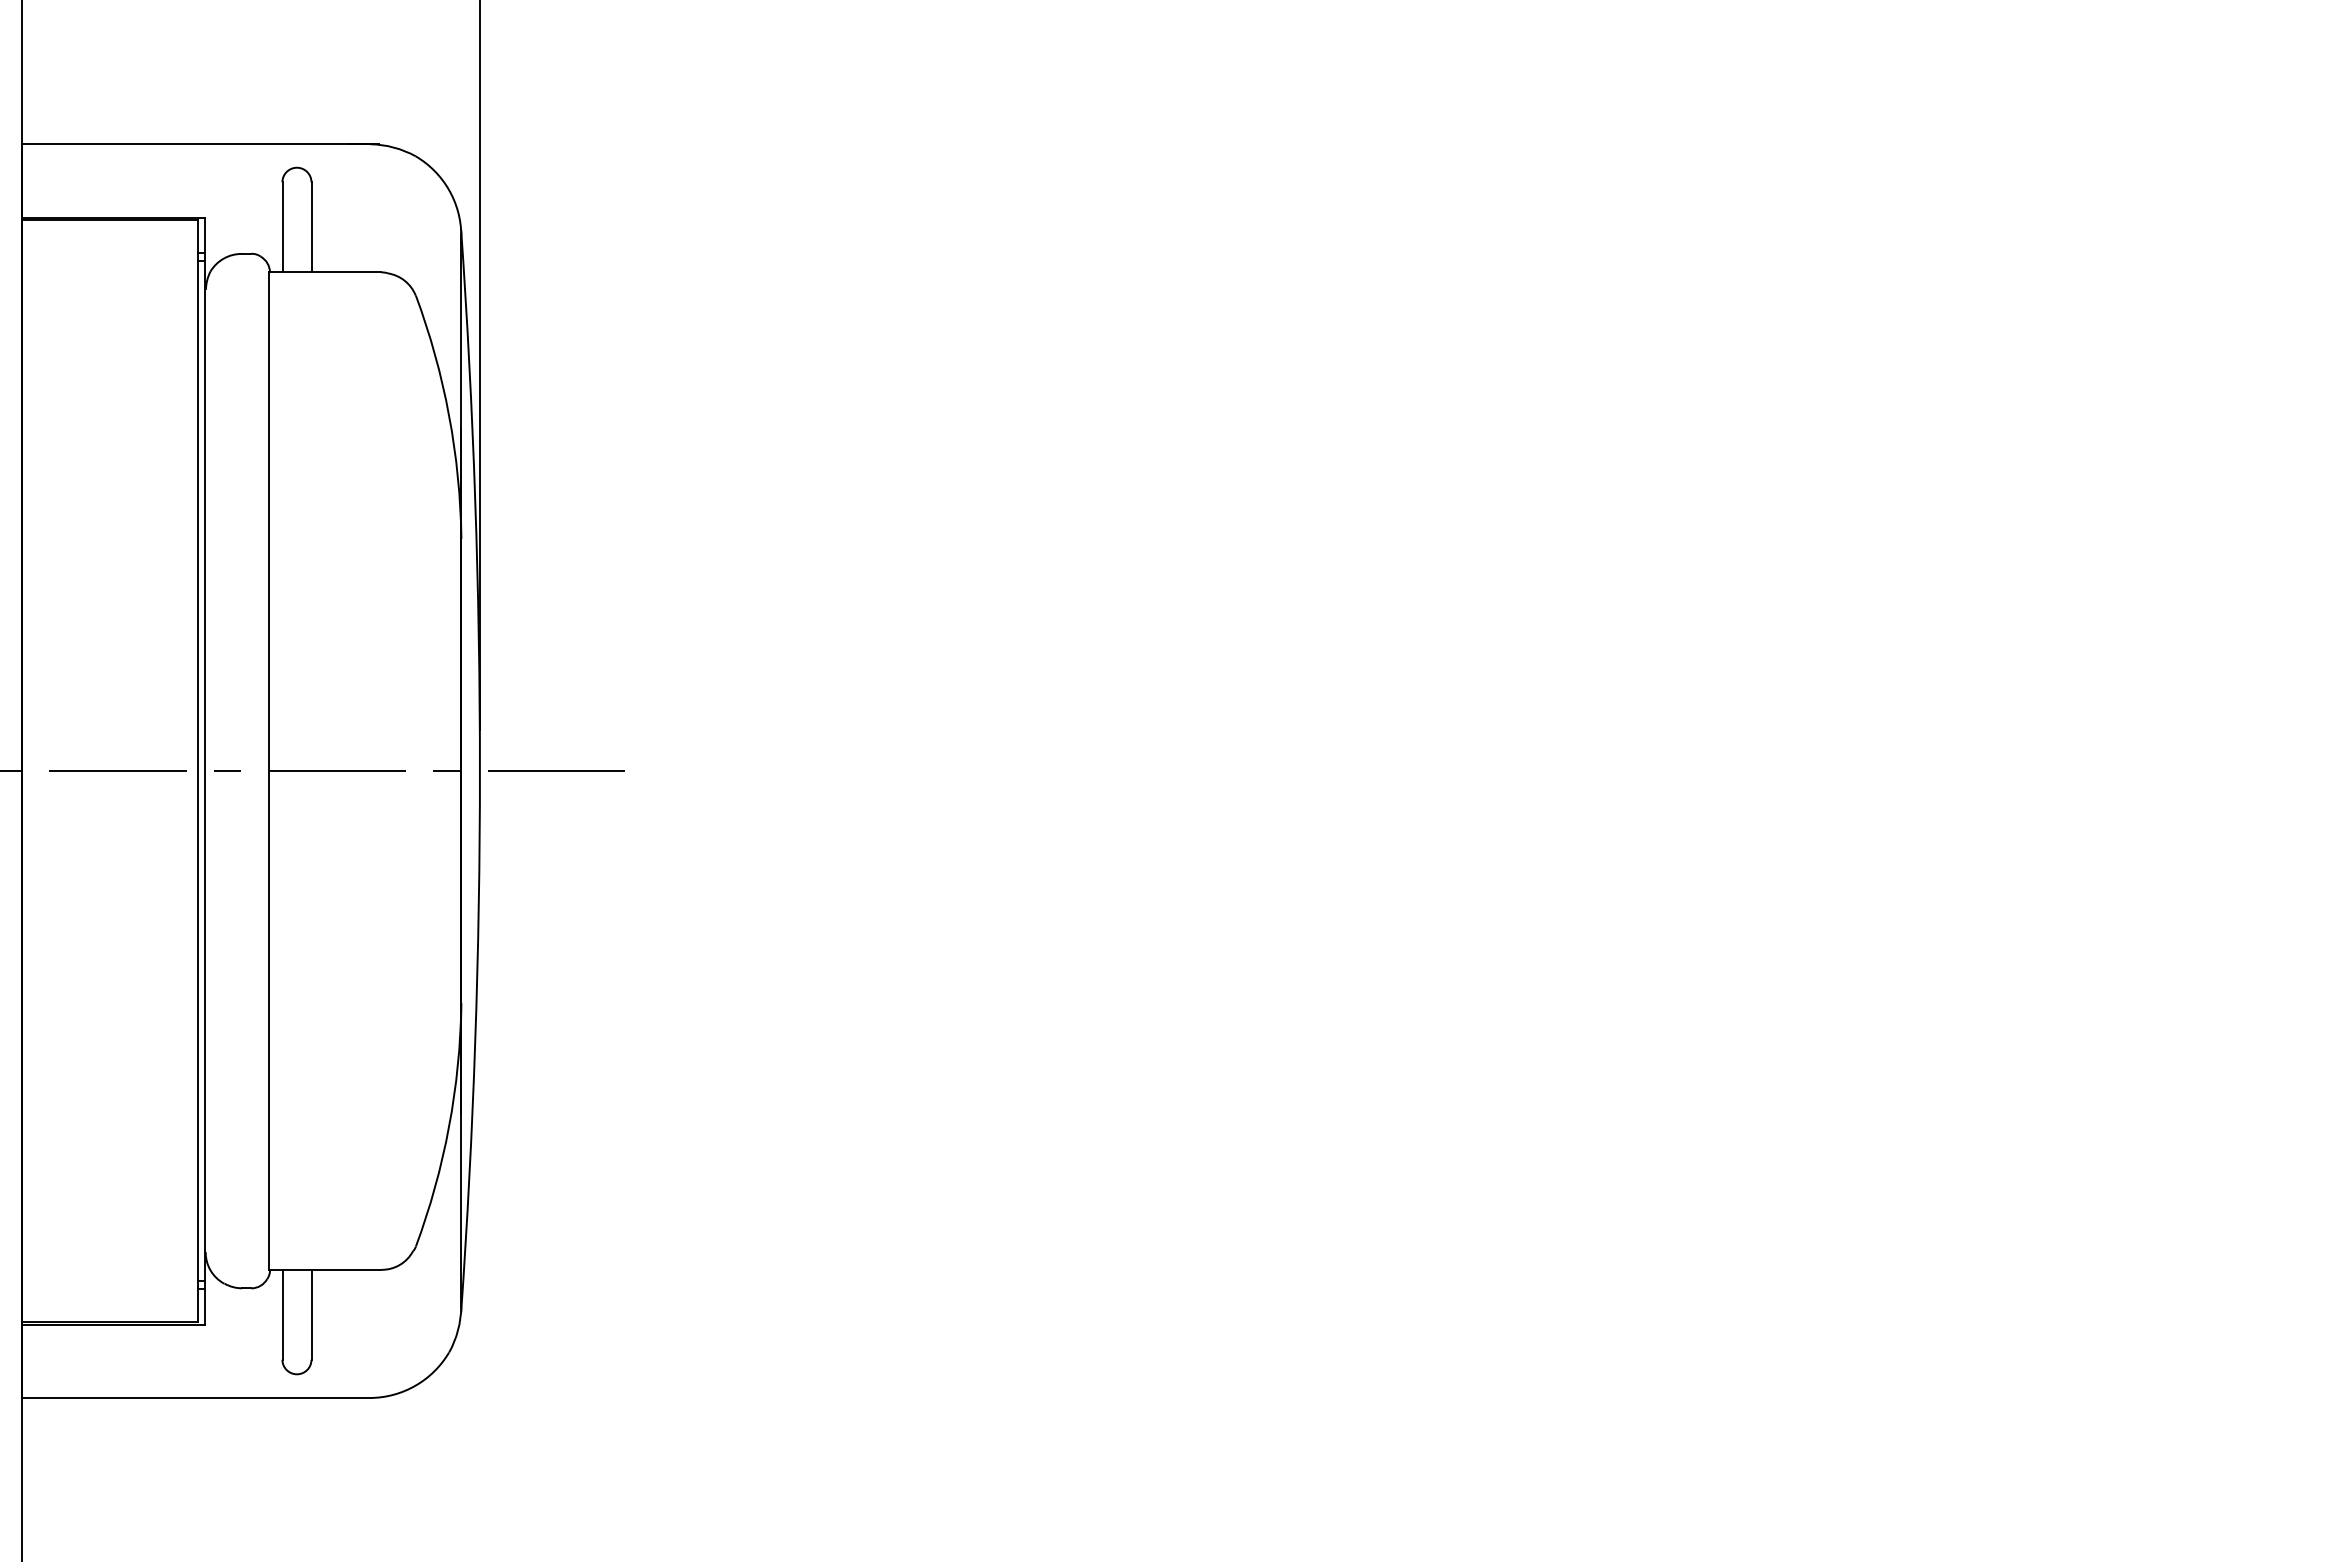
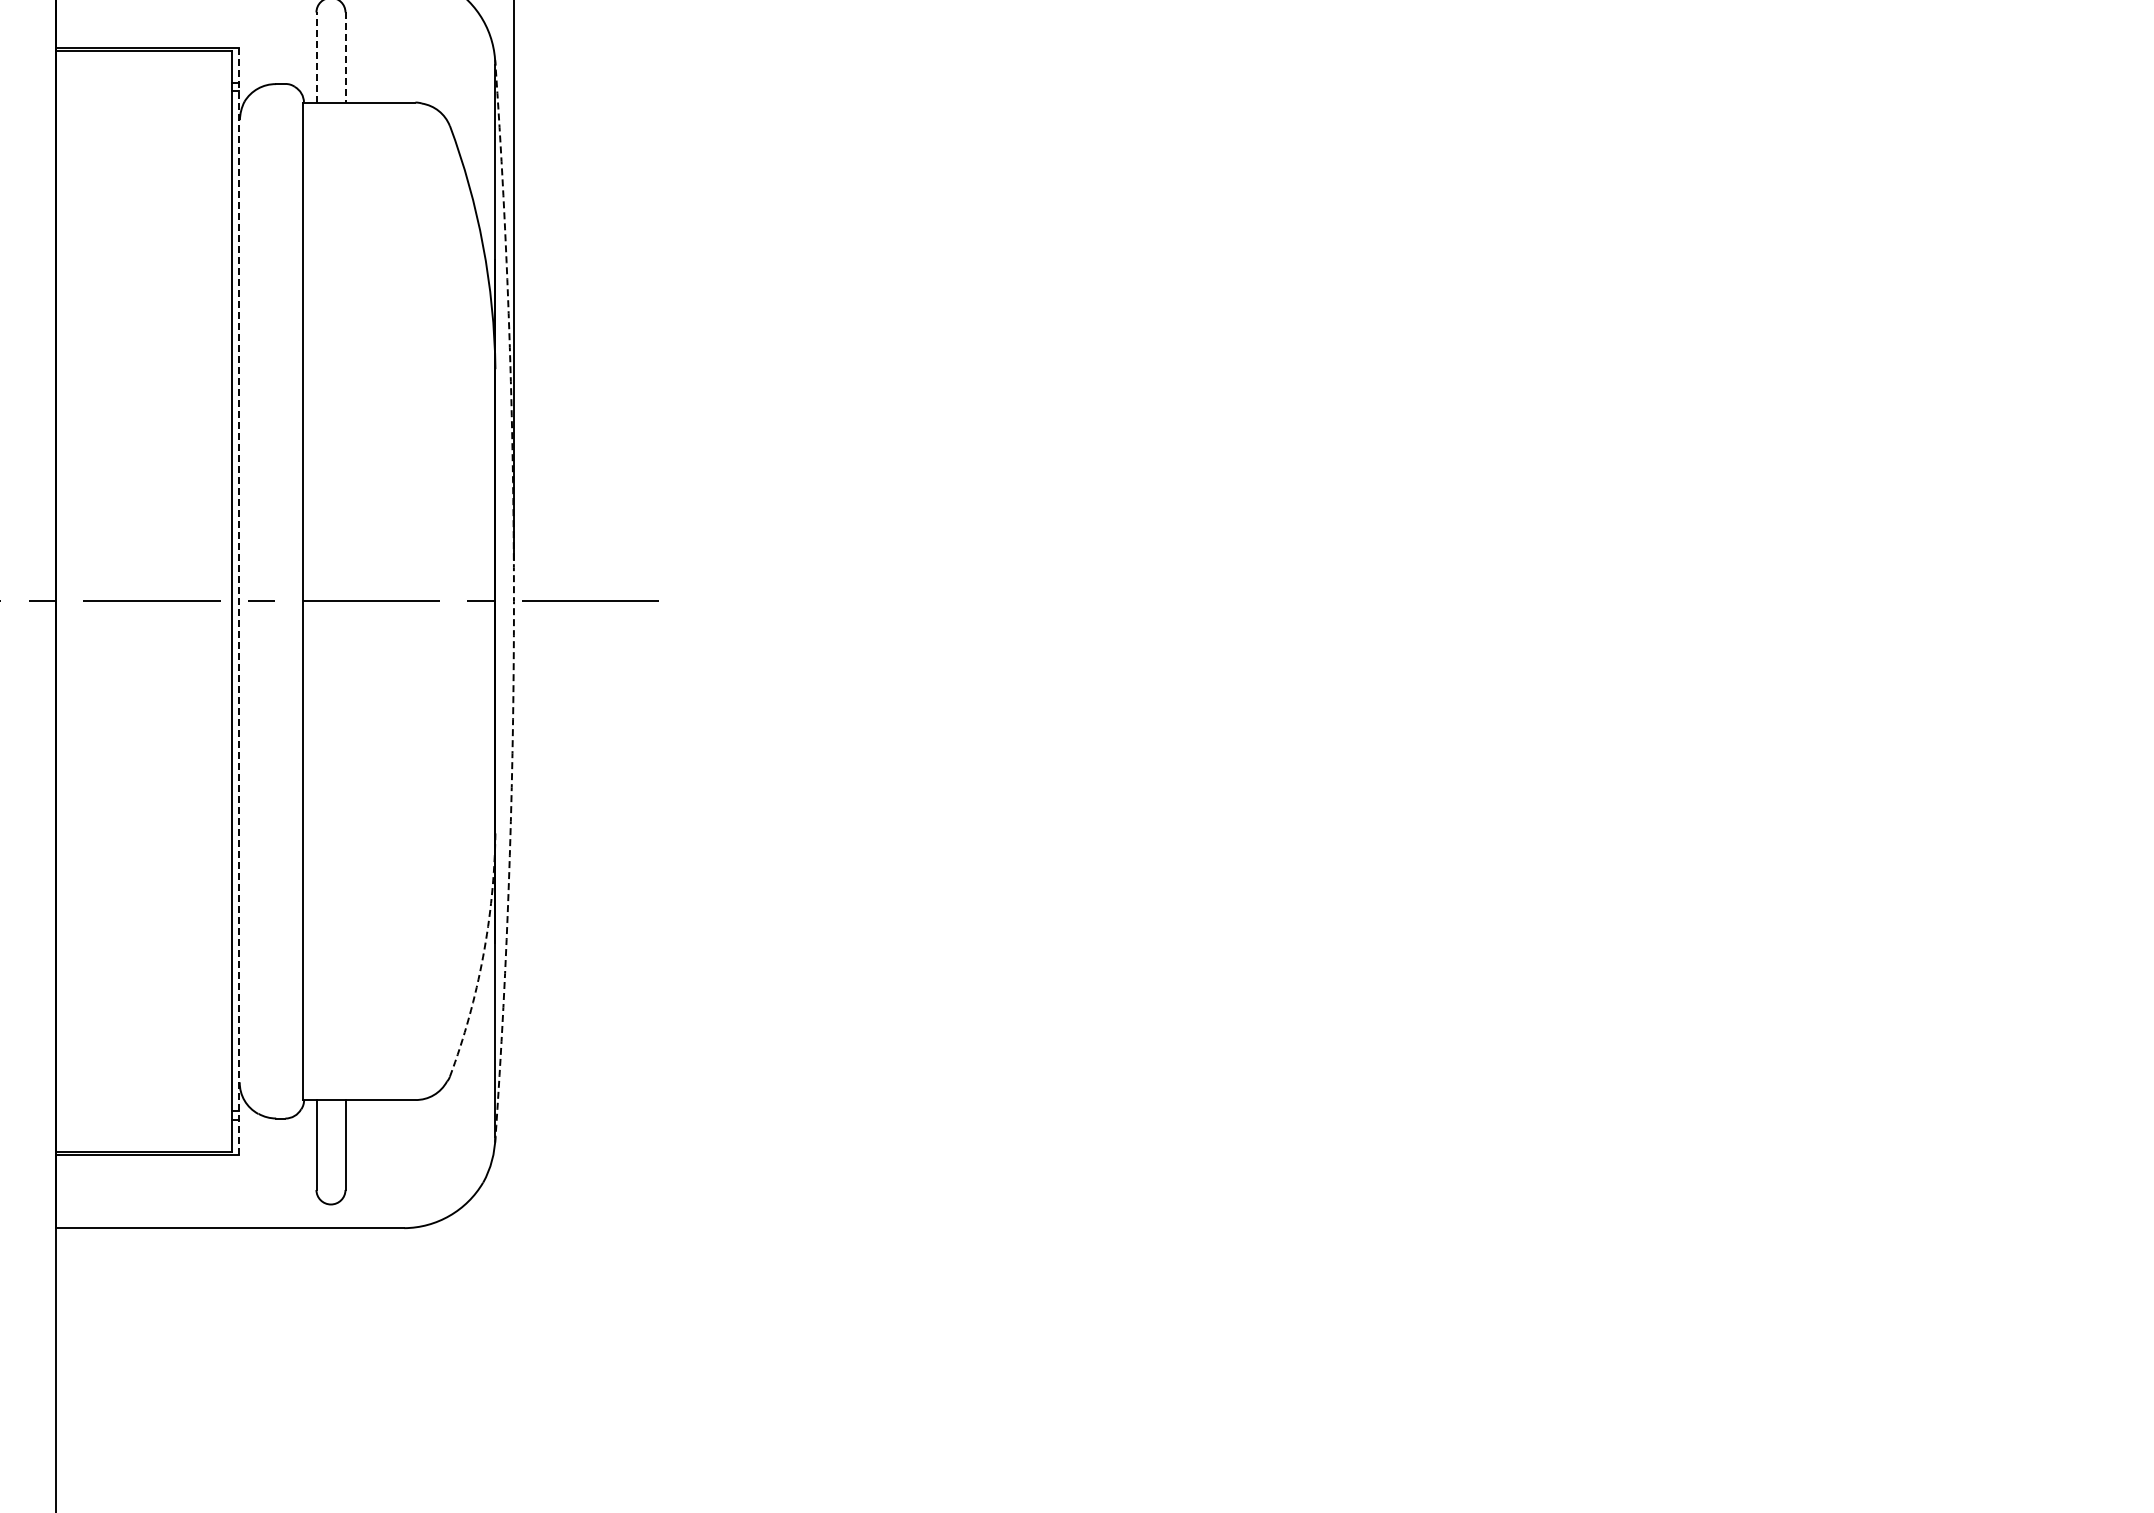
line: (282, 226) -> (316, 56), solid -> dashed
line: (311, 227) -> (345, 57), solid -> dashed
line: (205, 771) -> (239, 601), solid -> dashed
arc: (479, 771) -> (513, 601), solid -> dashed
arc: (449, 1126) -> (483, 956), solid -> dashed

